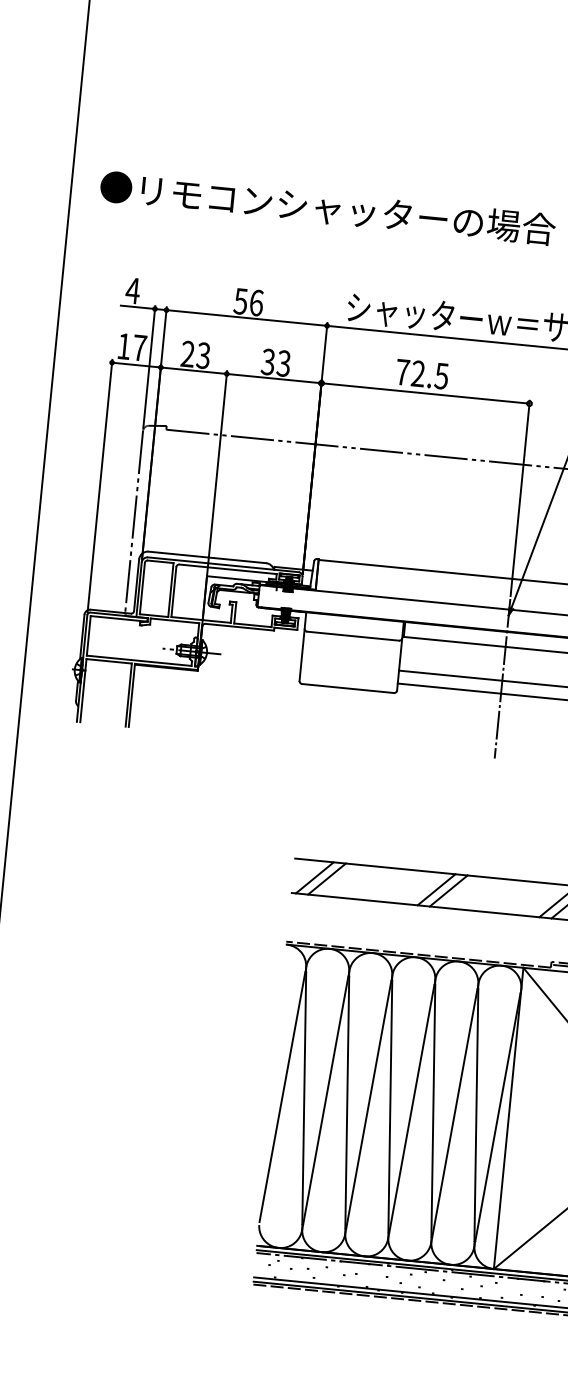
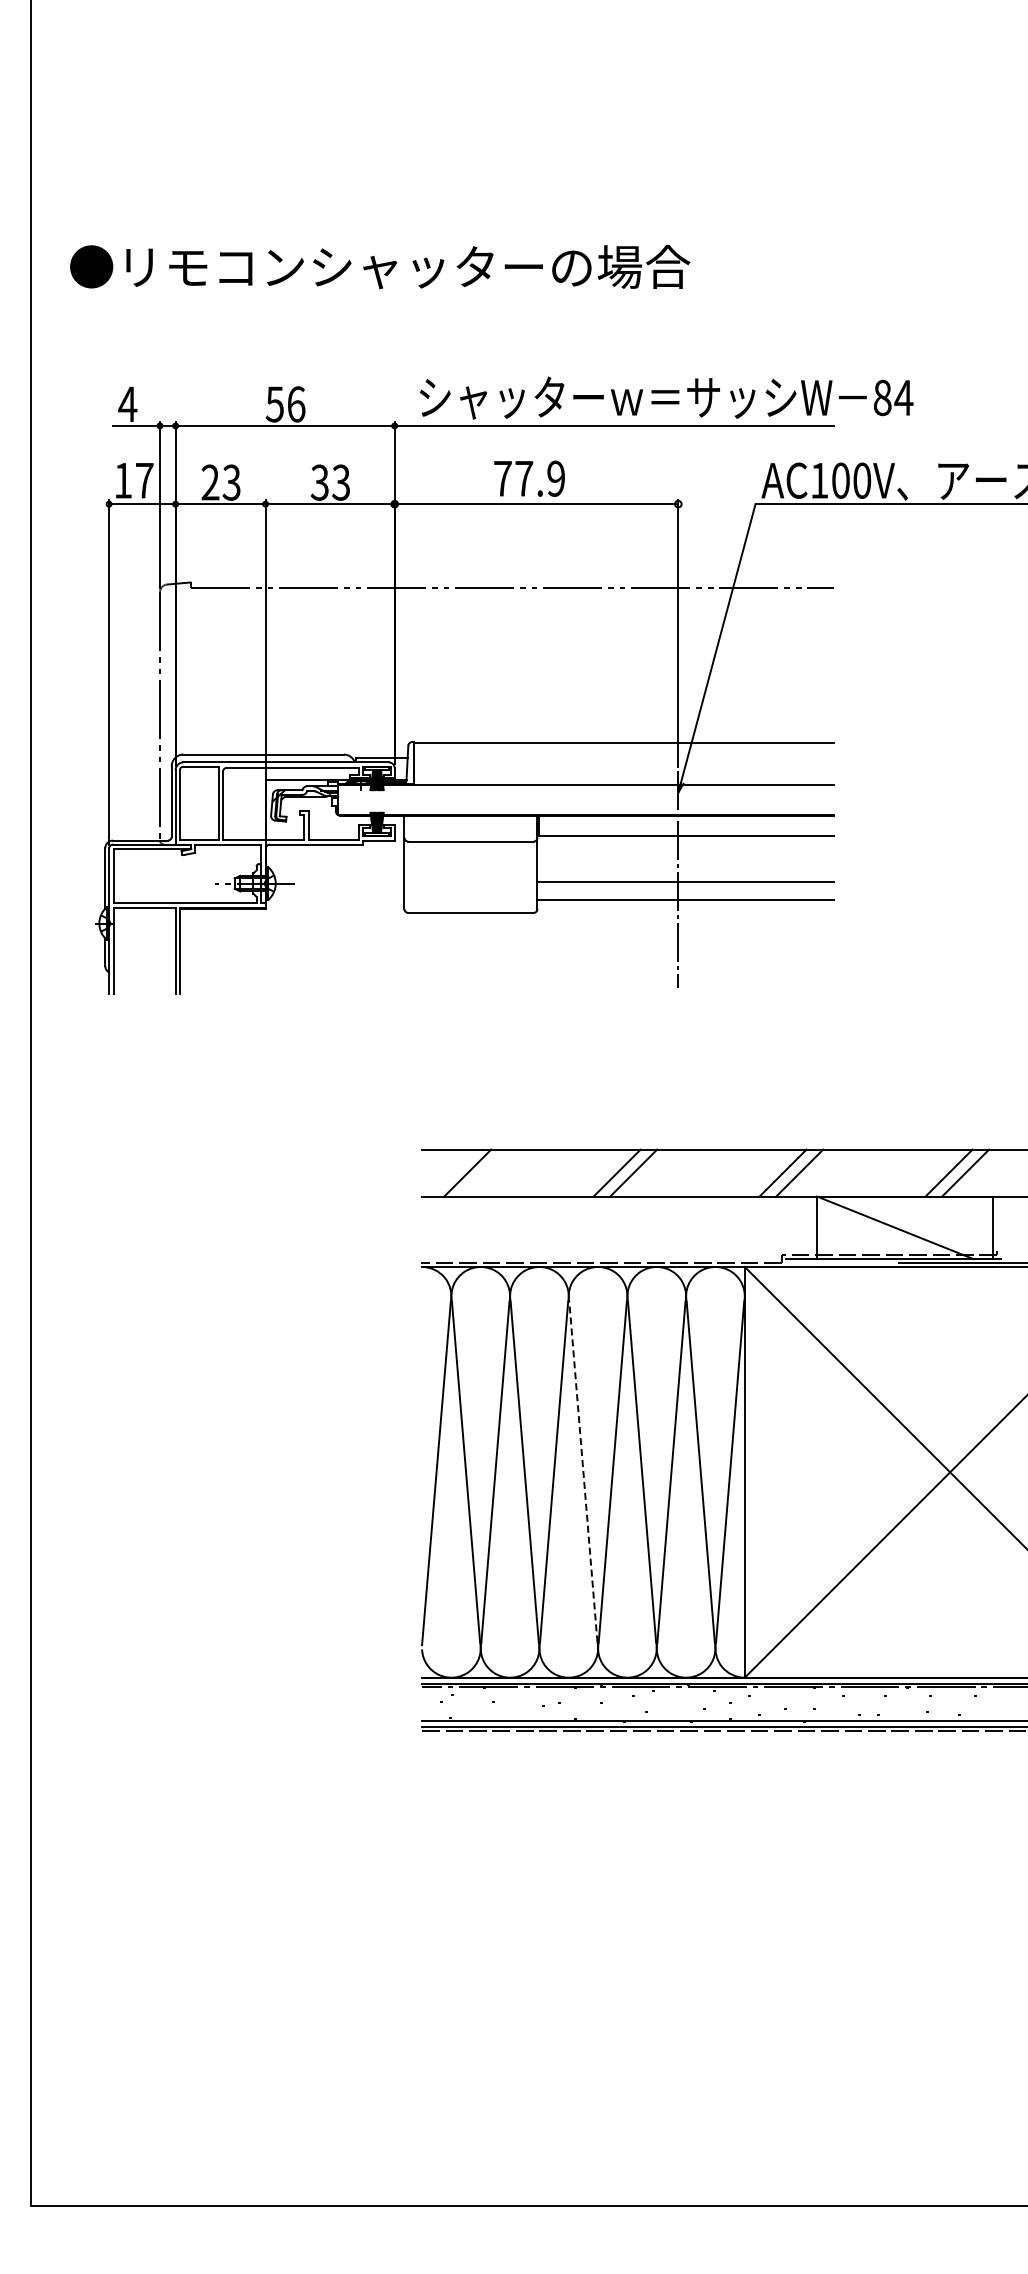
text: (429, 374) -> (539, 478), 72.5 -> 77.9
line: (314, 877) -> (450, 1172), removed
line: (390, 1106) -> (583, 1472), solid -> dashed

